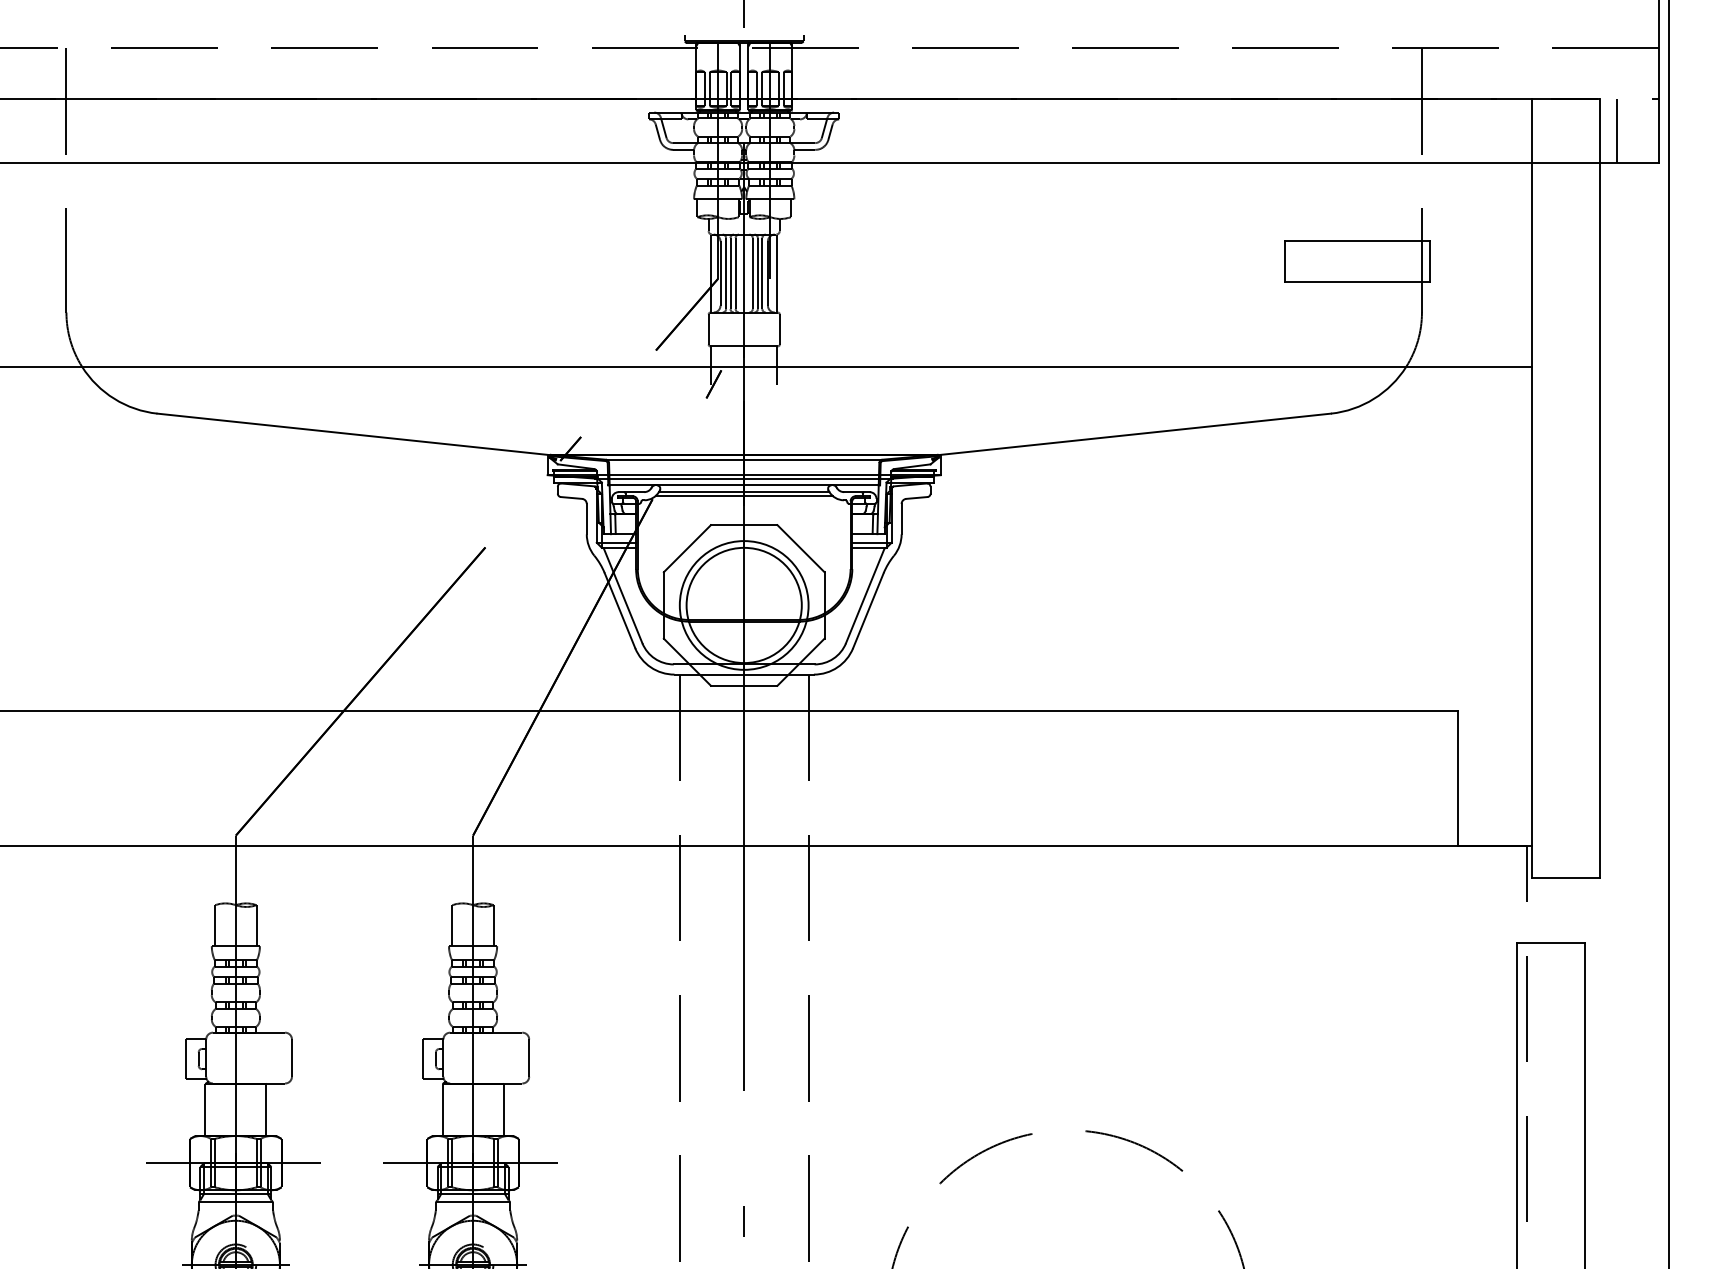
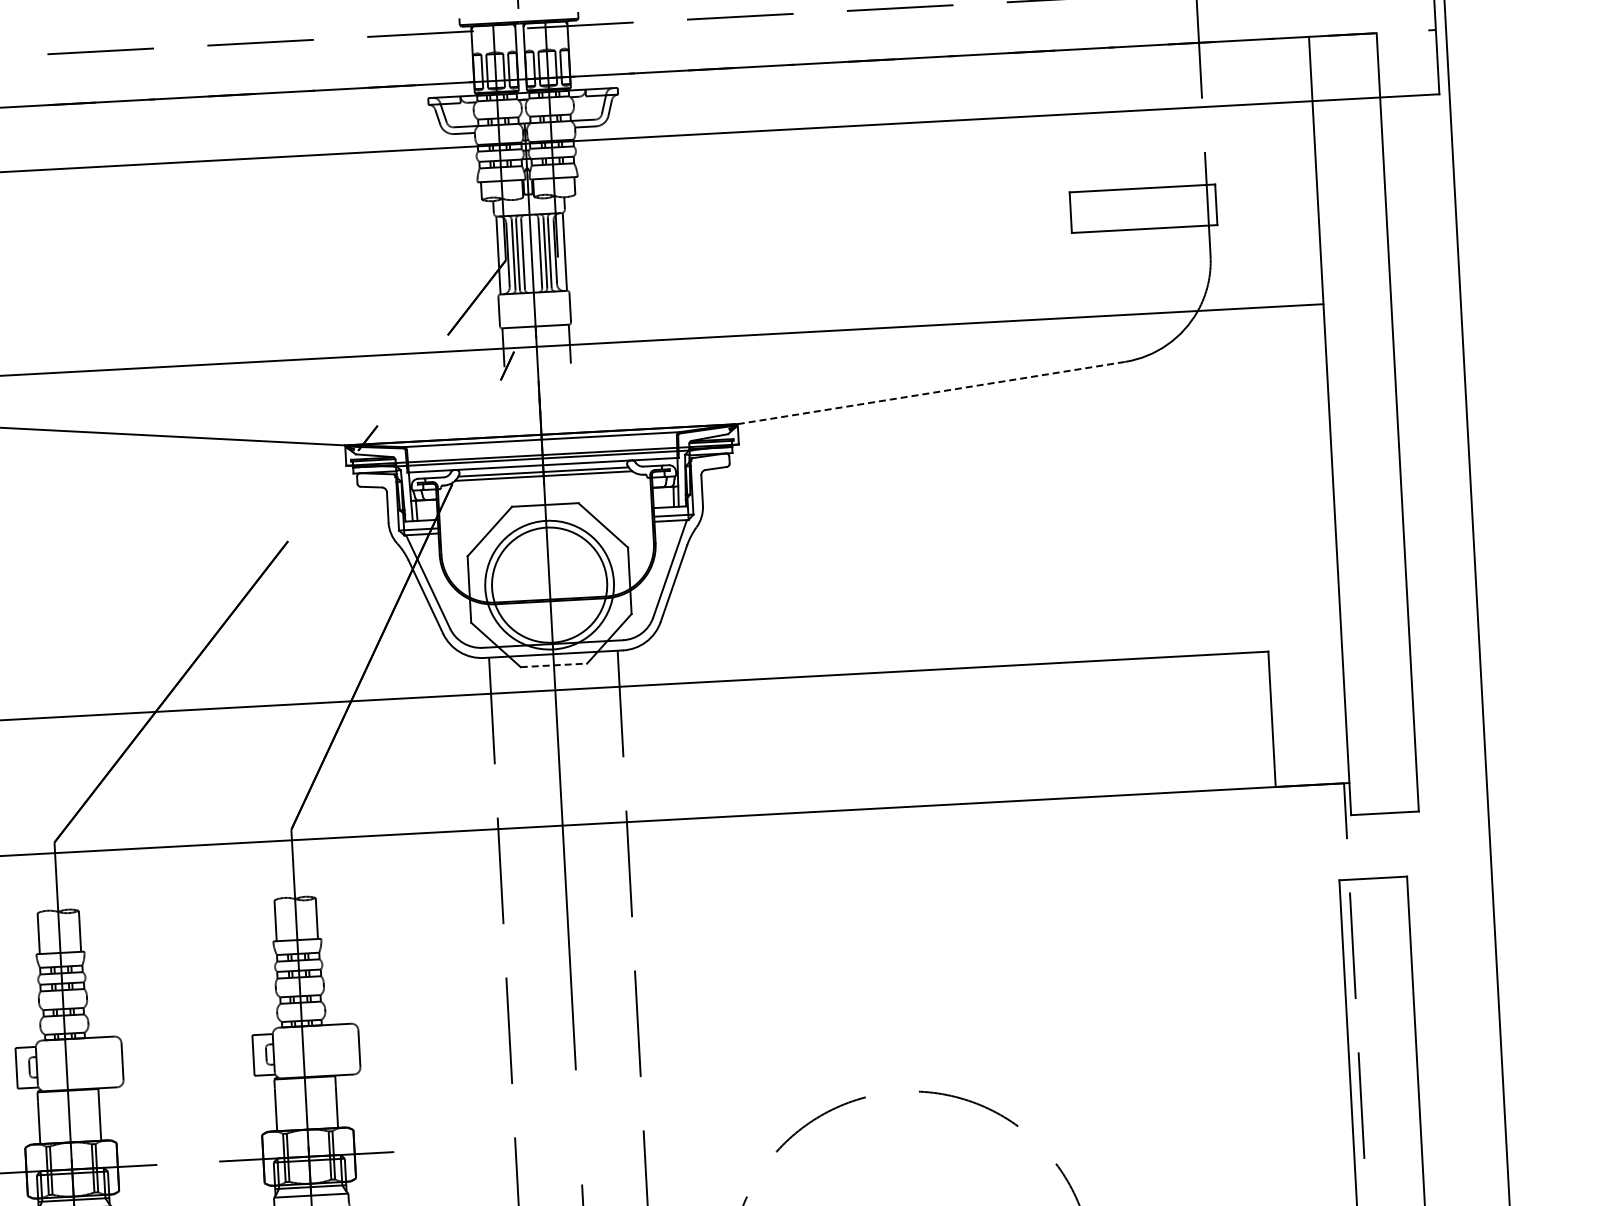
line: (1616, 131) -> (1395, 64), removed
line: (1136, 434) -> (932, 393), solid -> dashed
line: (744, 685) -> (554, 665), solid -> dashed

